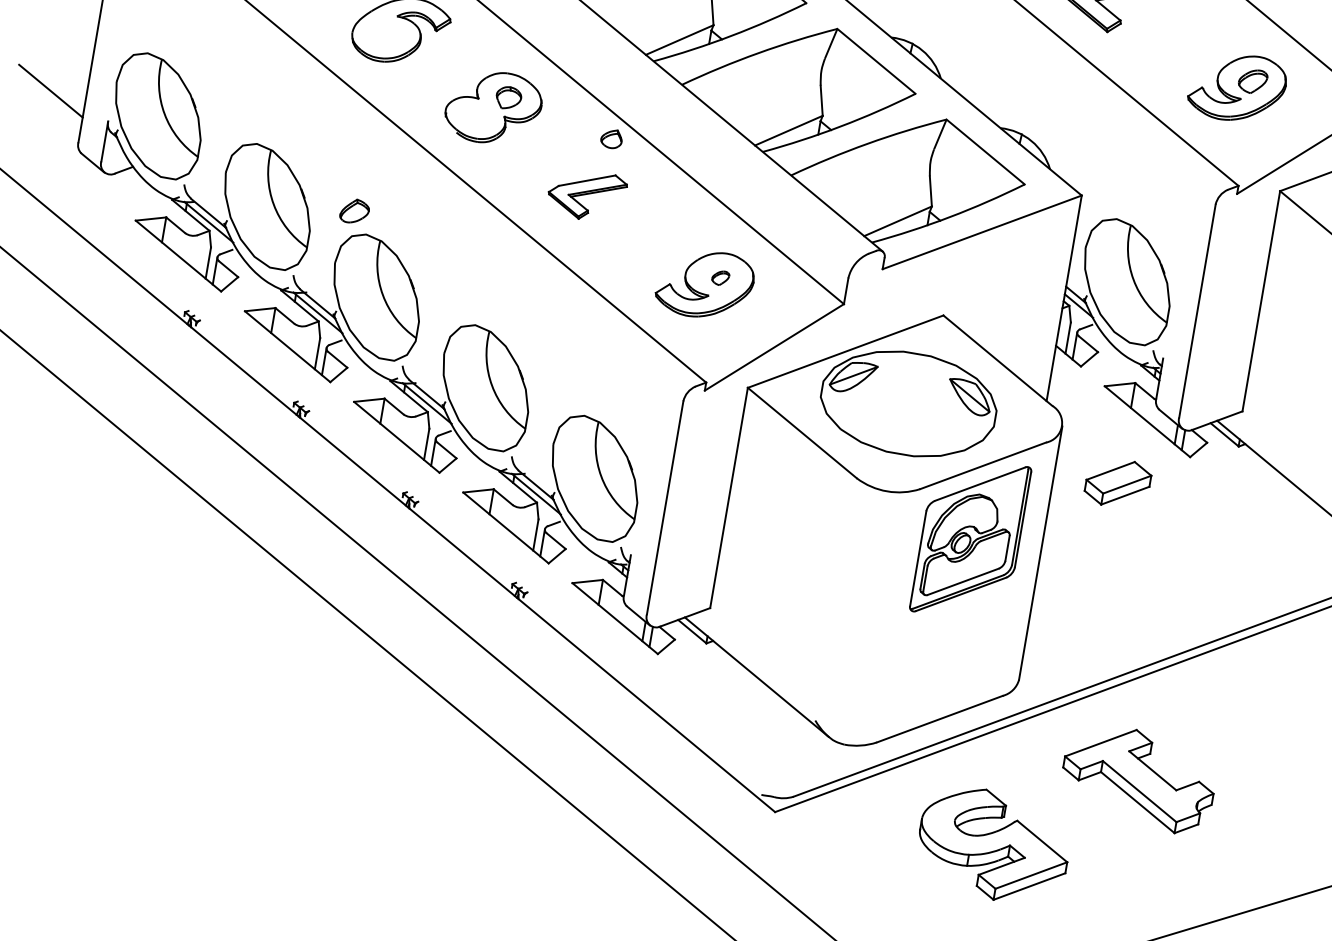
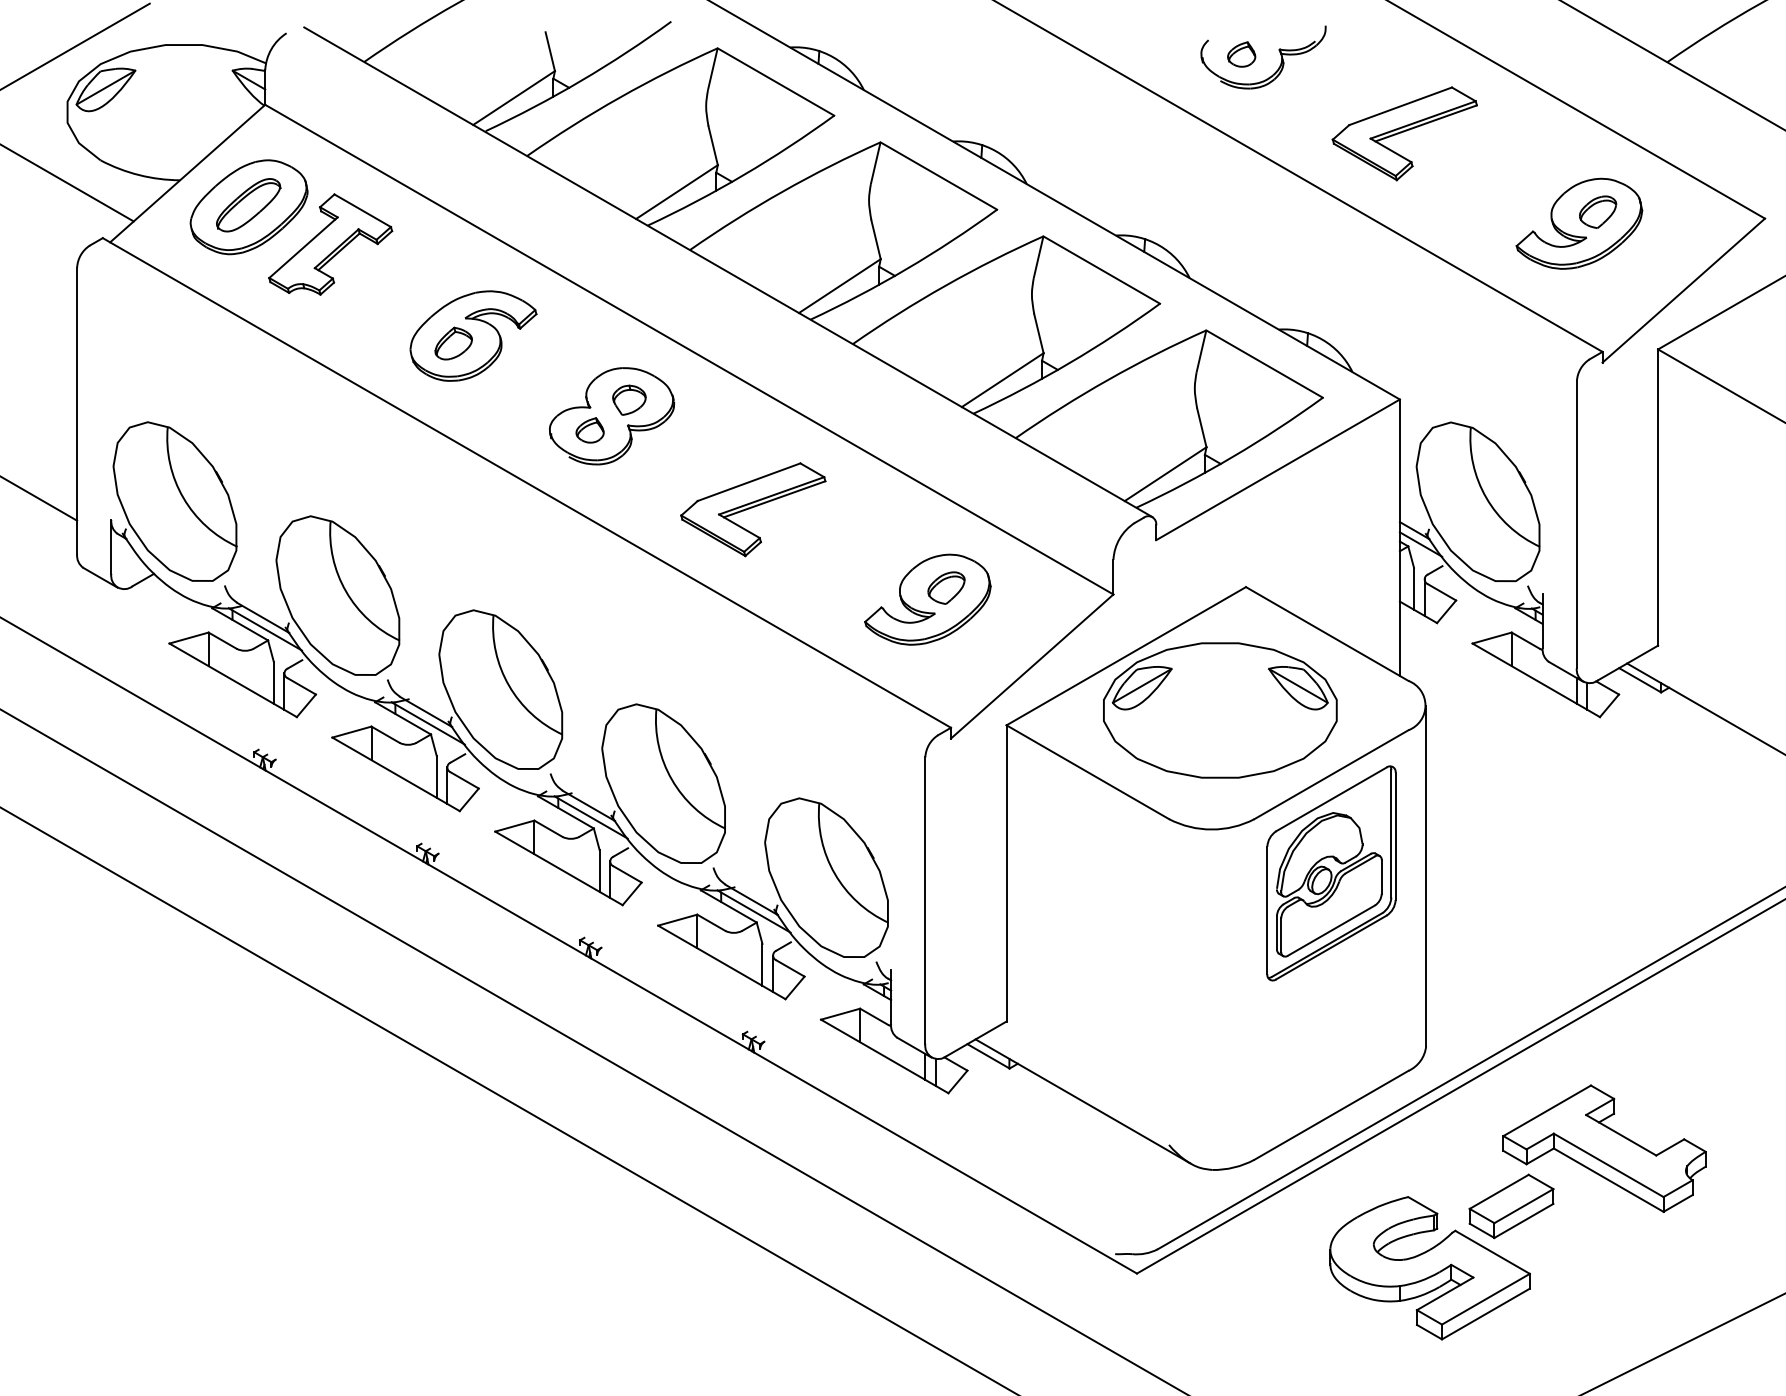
part: (611, 138) -> (589, 430), moved
part: (587, 195) -> (753, 509), size x1.43
part: (354, 211) -> (453, 343), moved
part: (720, 277) -> (946, 587), size x1.67
part: (1117, 483) -> (1511, 1206), moved

